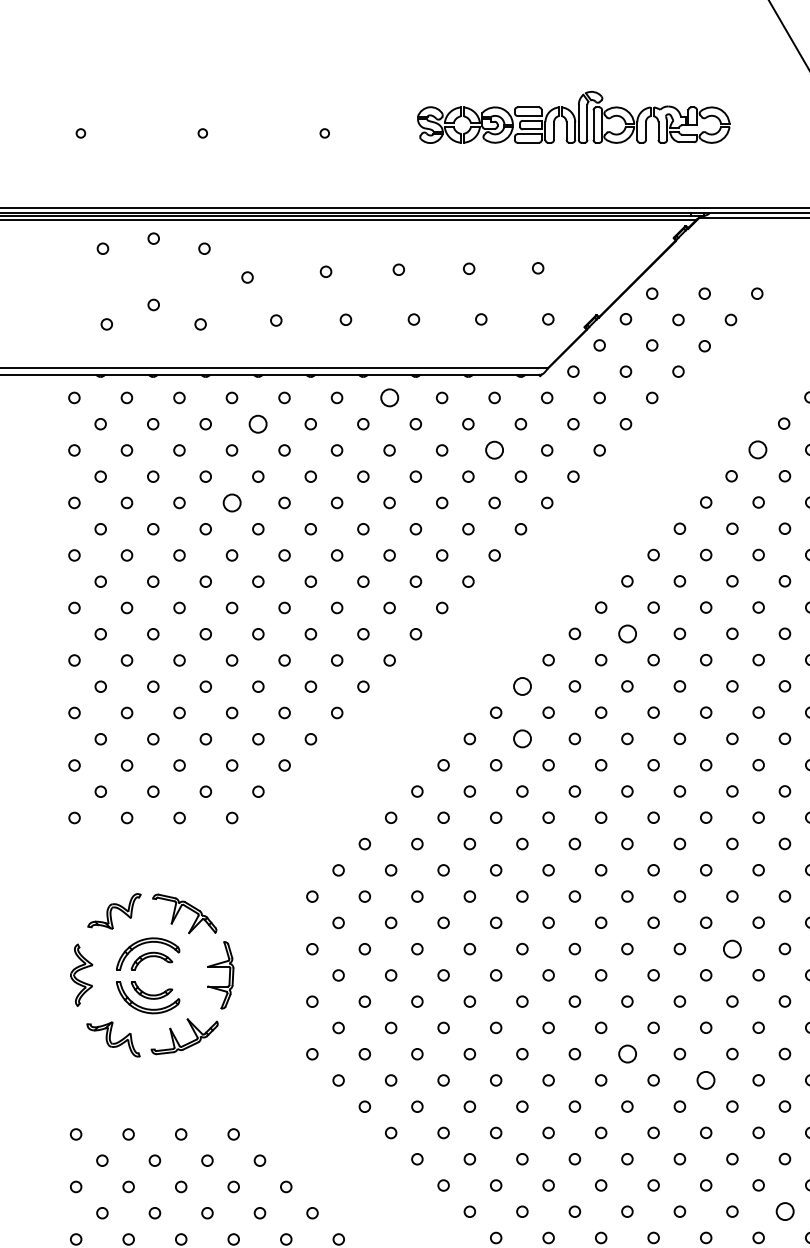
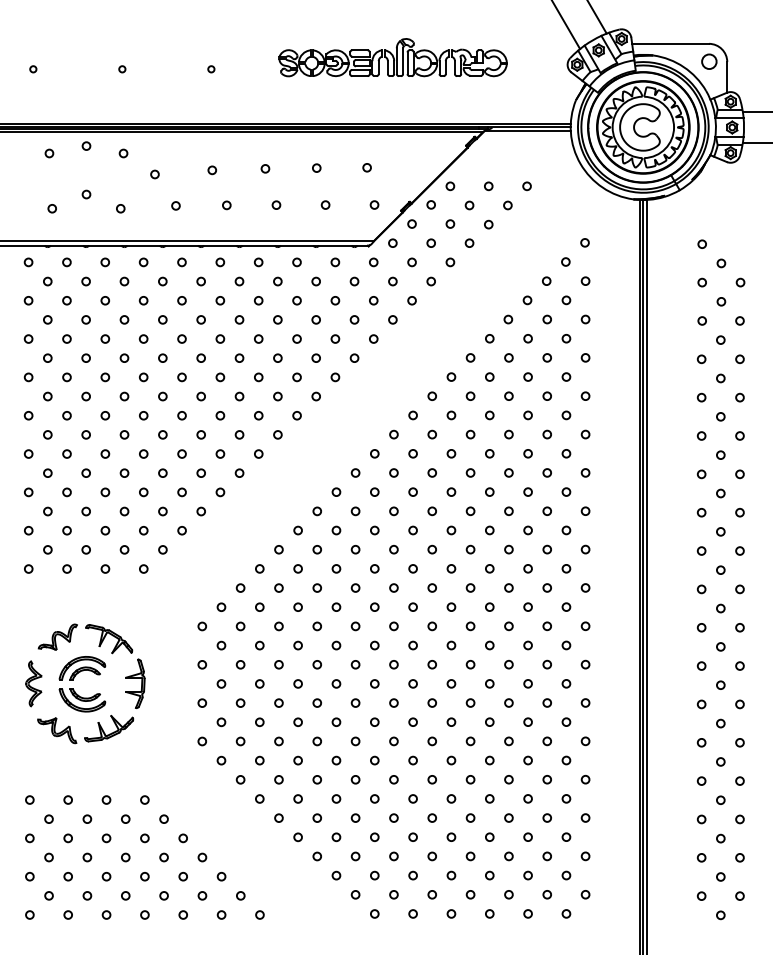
circle: (389, 398) -> (258, 262), size x0.62
circle: (257, 424) -> (162, 281), size x0.62
circle: (494, 450) -> (335, 300), size x0.62
circle: (757, 450) -> (527, 300), size x0.62
circle: (231, 502) -> (143, 338), size x0.62
circle: (626, 633) -> (431, 434), size x0.62
circle: (522, 685) -> (355, 472), size x0.62
circle: (522, 739) -> (355, 511), size x0.62
circle: (731, 948) -> (508, 664), size x0.62
circle: (626, 1054) -> (431, 741), size x0.62
circle: (705, 1080) -> (489, 760), size x0.62
circle: (783, 1211) -> (546, 856), size x0.62

